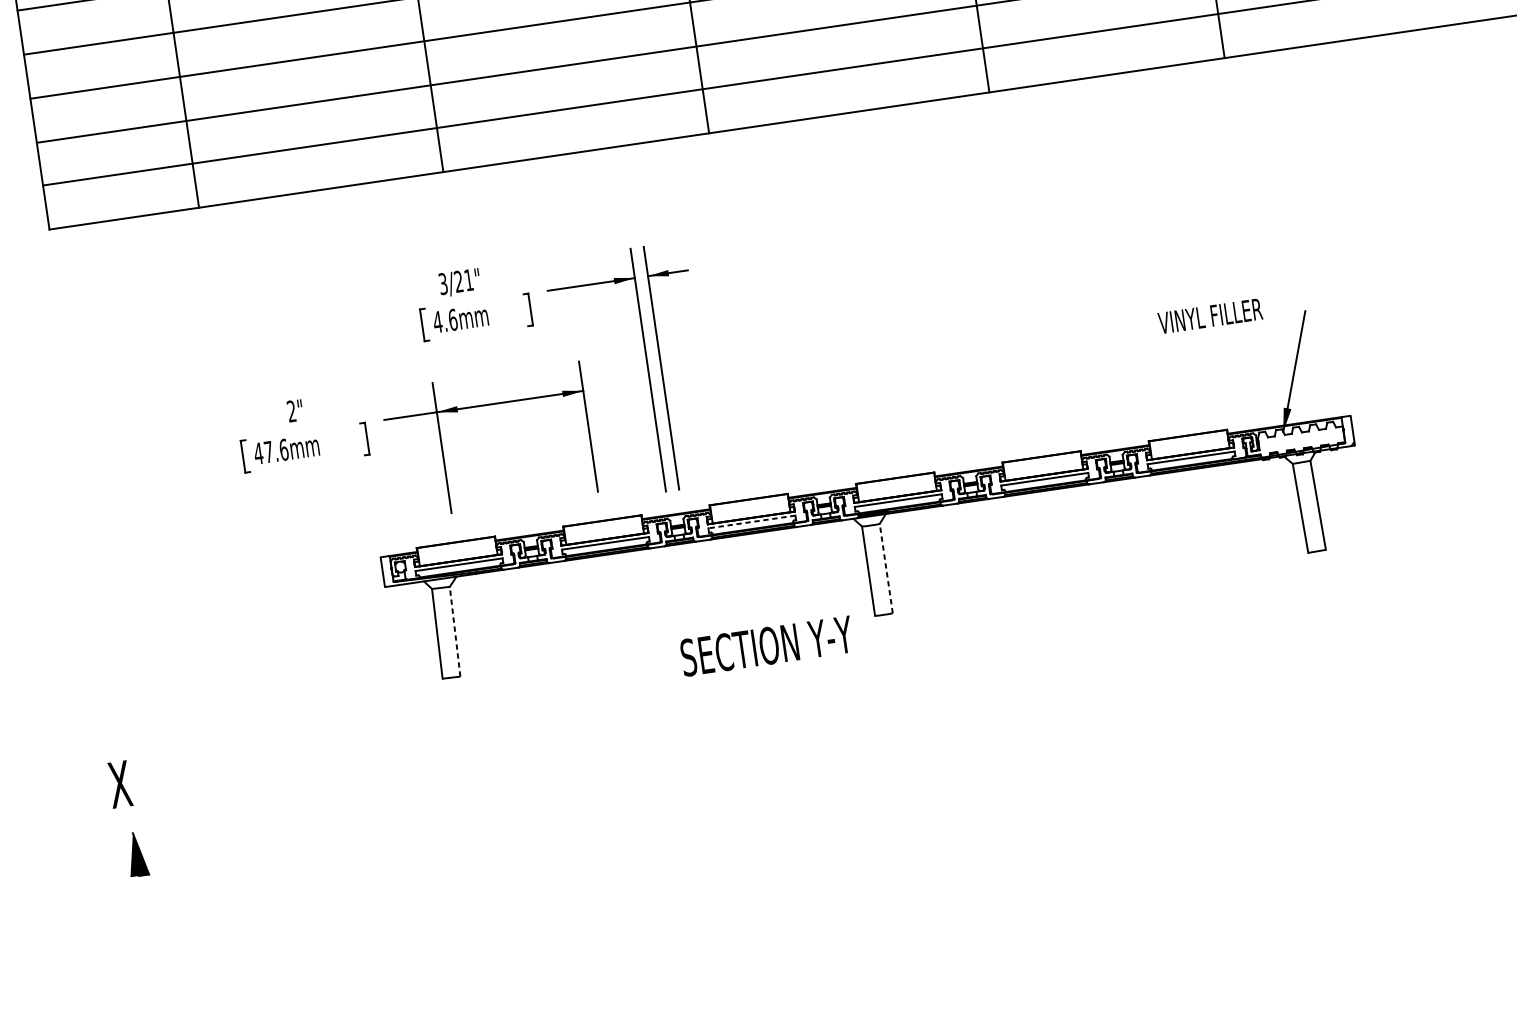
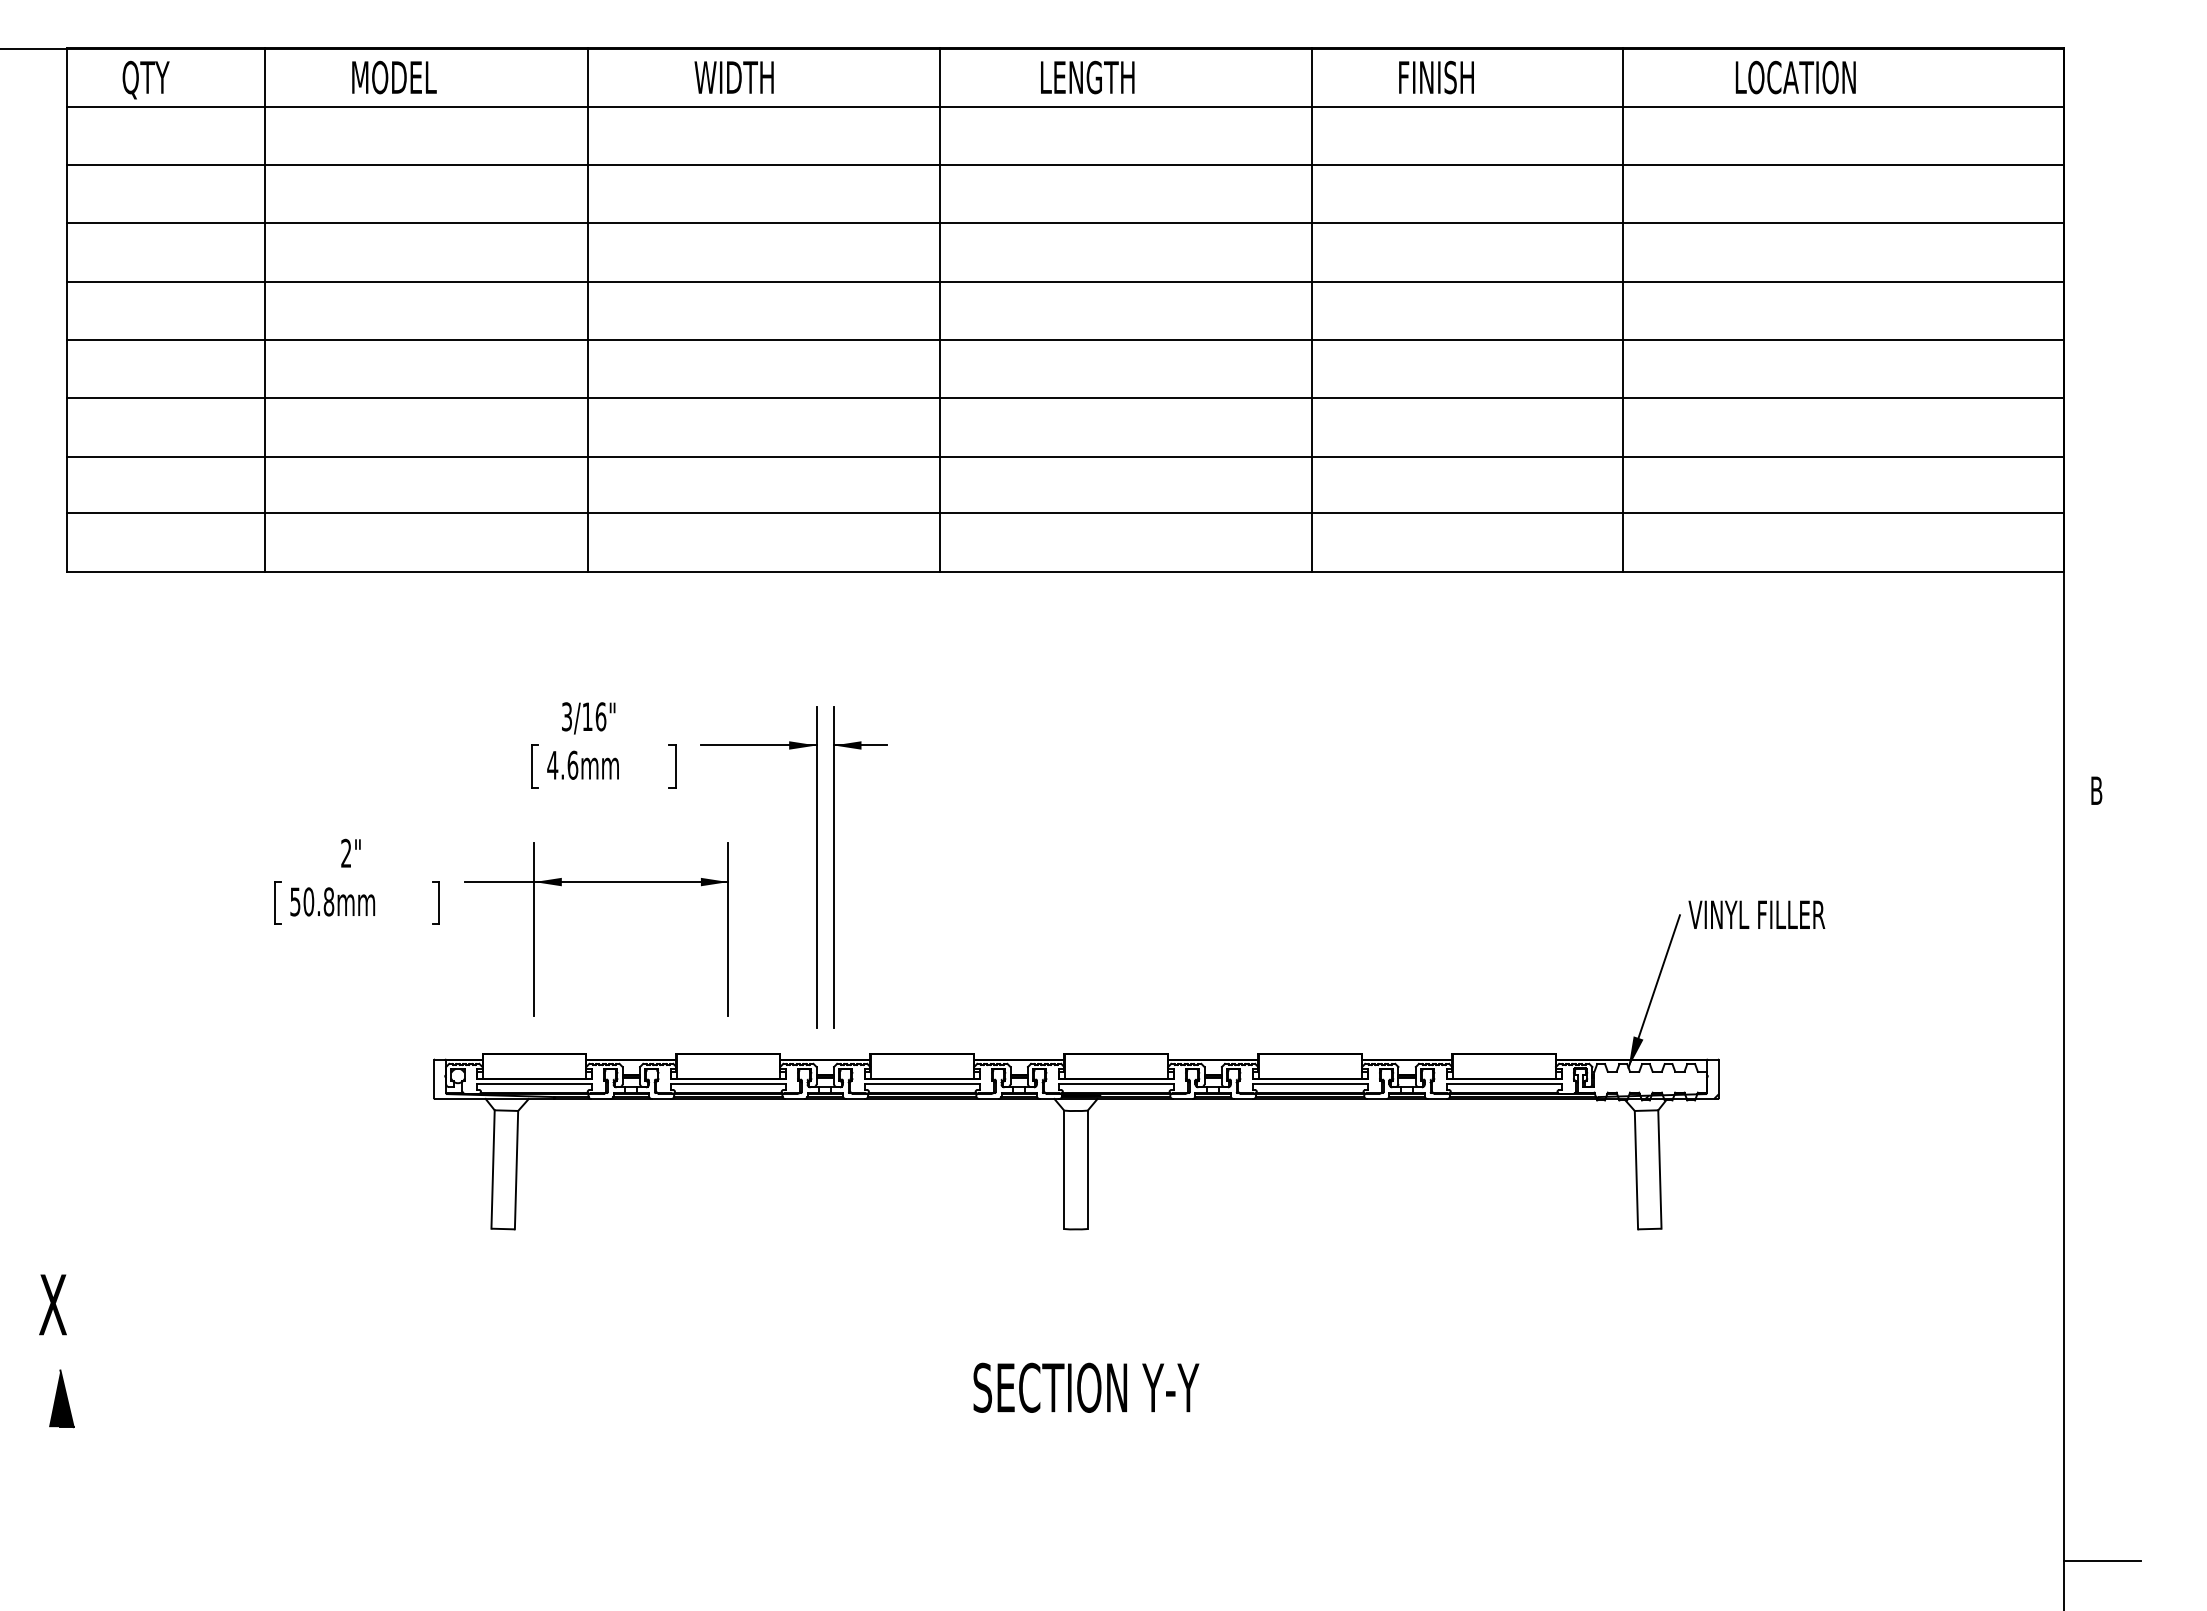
text: (464, 280) -> (594, 716), 3/21" -> 3/16"
text: (1210, 316) -> (1756, 914), moved
text: (270, 451) -> (311, 901), 47.6mm -> 50.8mm
line: (752, 521) -> (922, 1083), dashed -> solid
line: (886, 568) -> (1087, 1169), dashed -> solid
line: (455, 631) -> (516, 1169), dashed -> solid
text: (767, 645) -> (1086, 1387), moved

